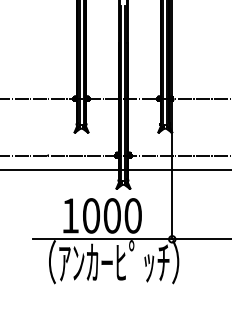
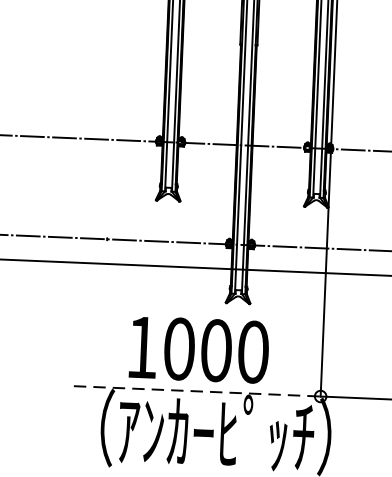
line: (102, 239) -> (197, 391), solid -> dashed

